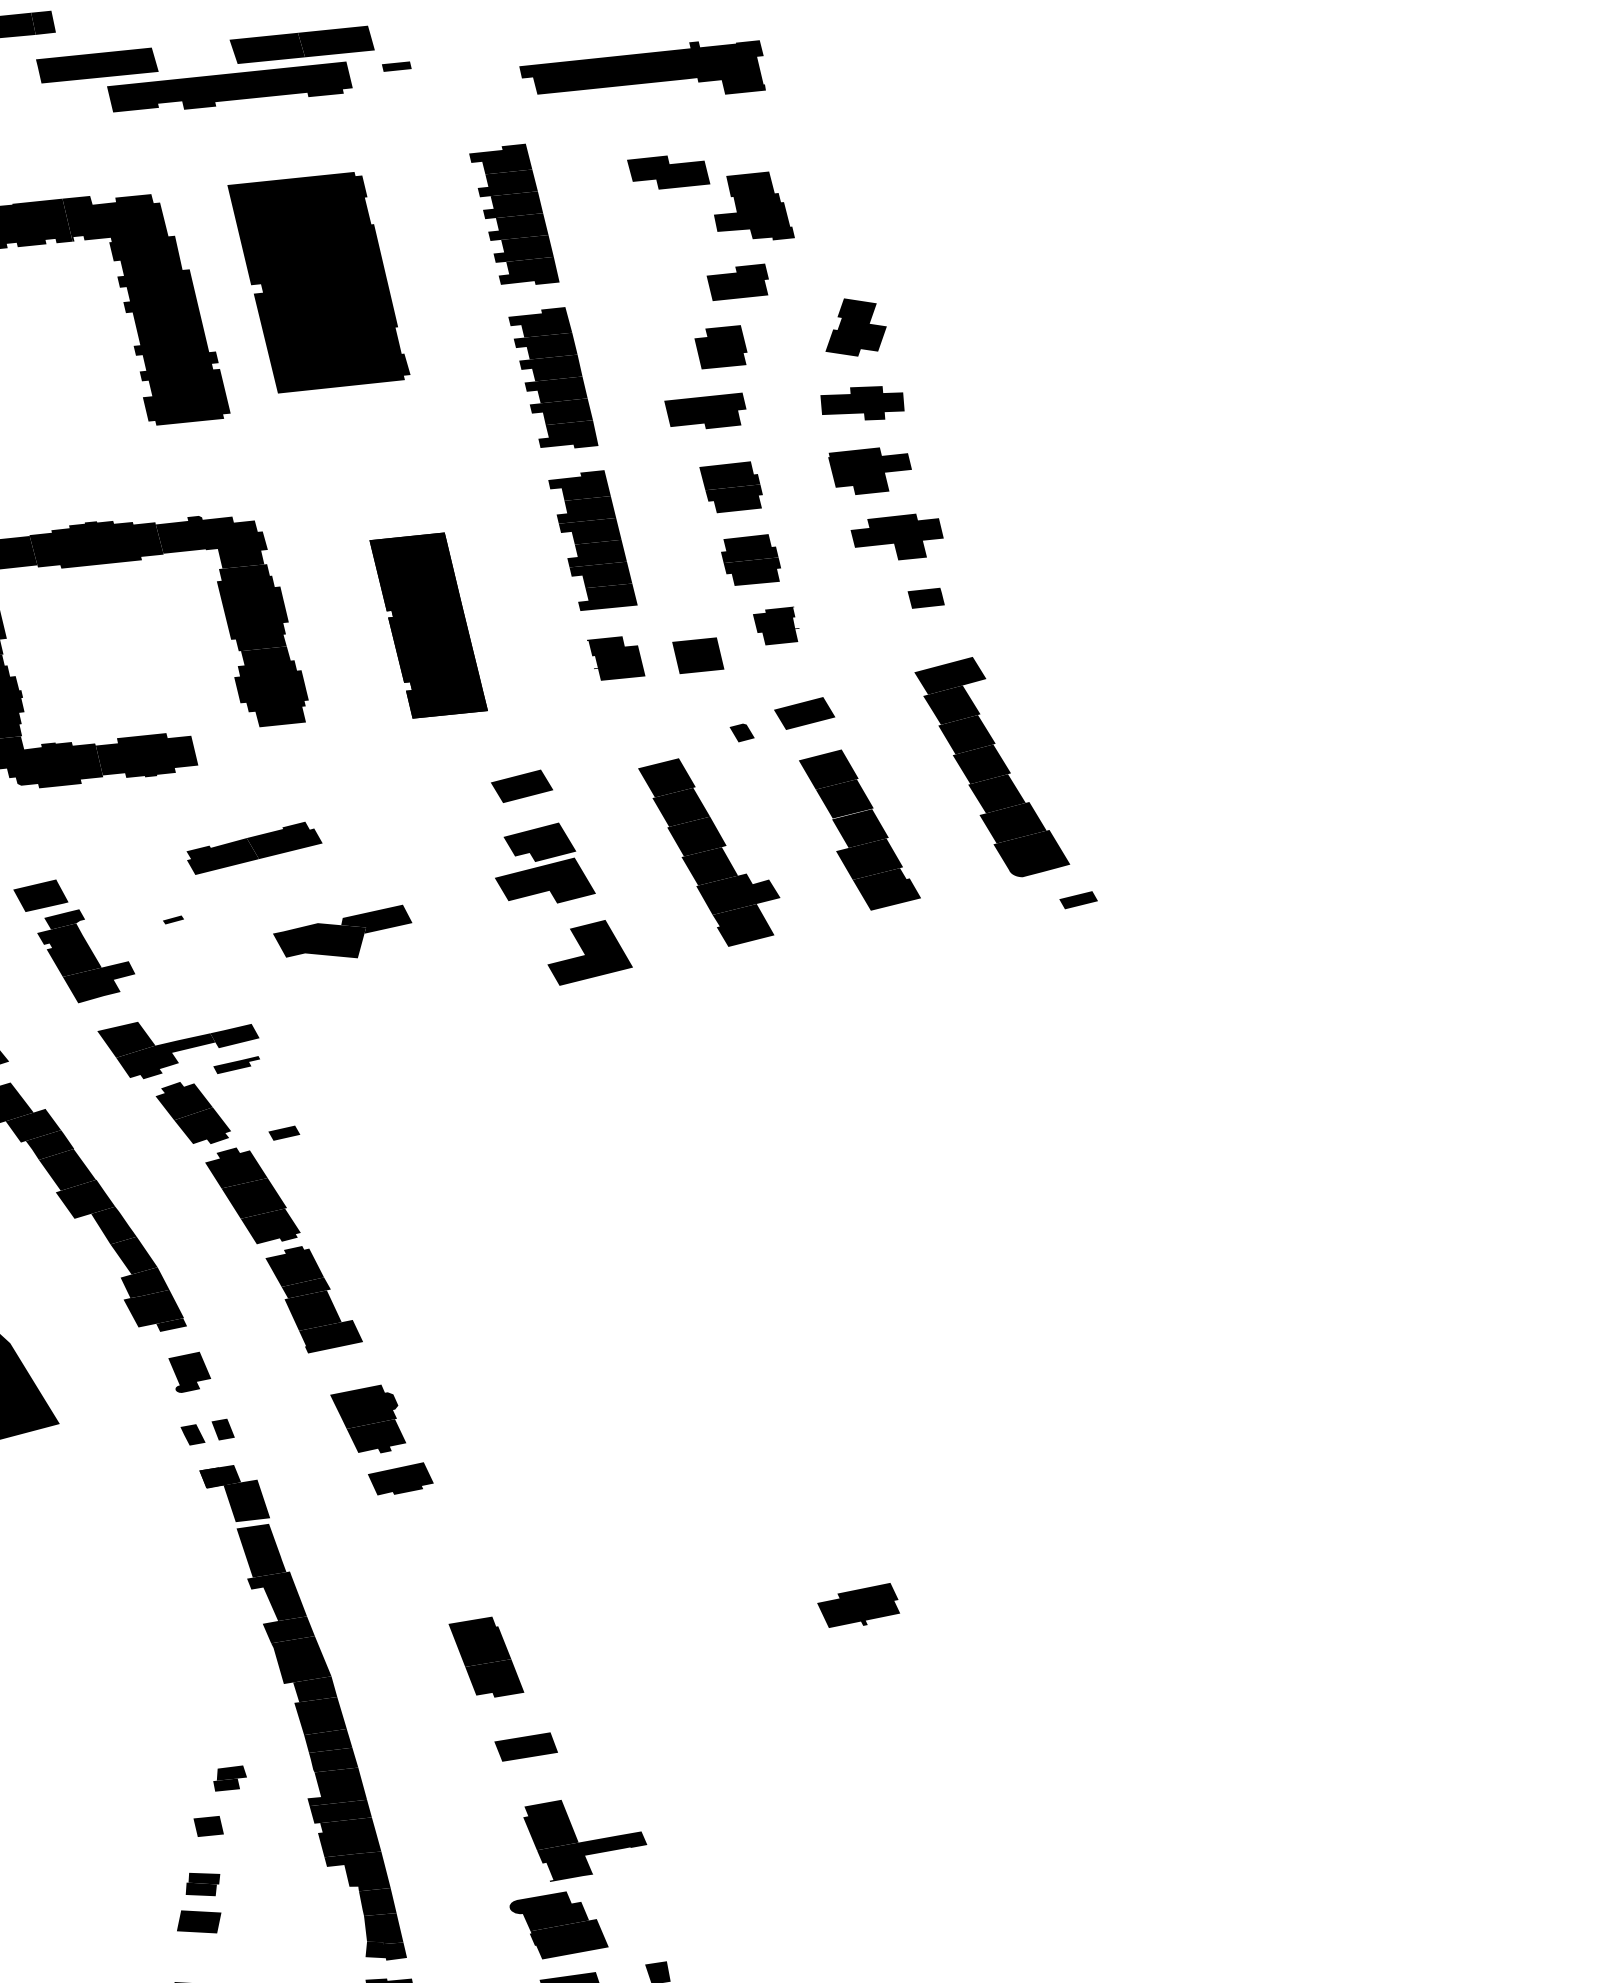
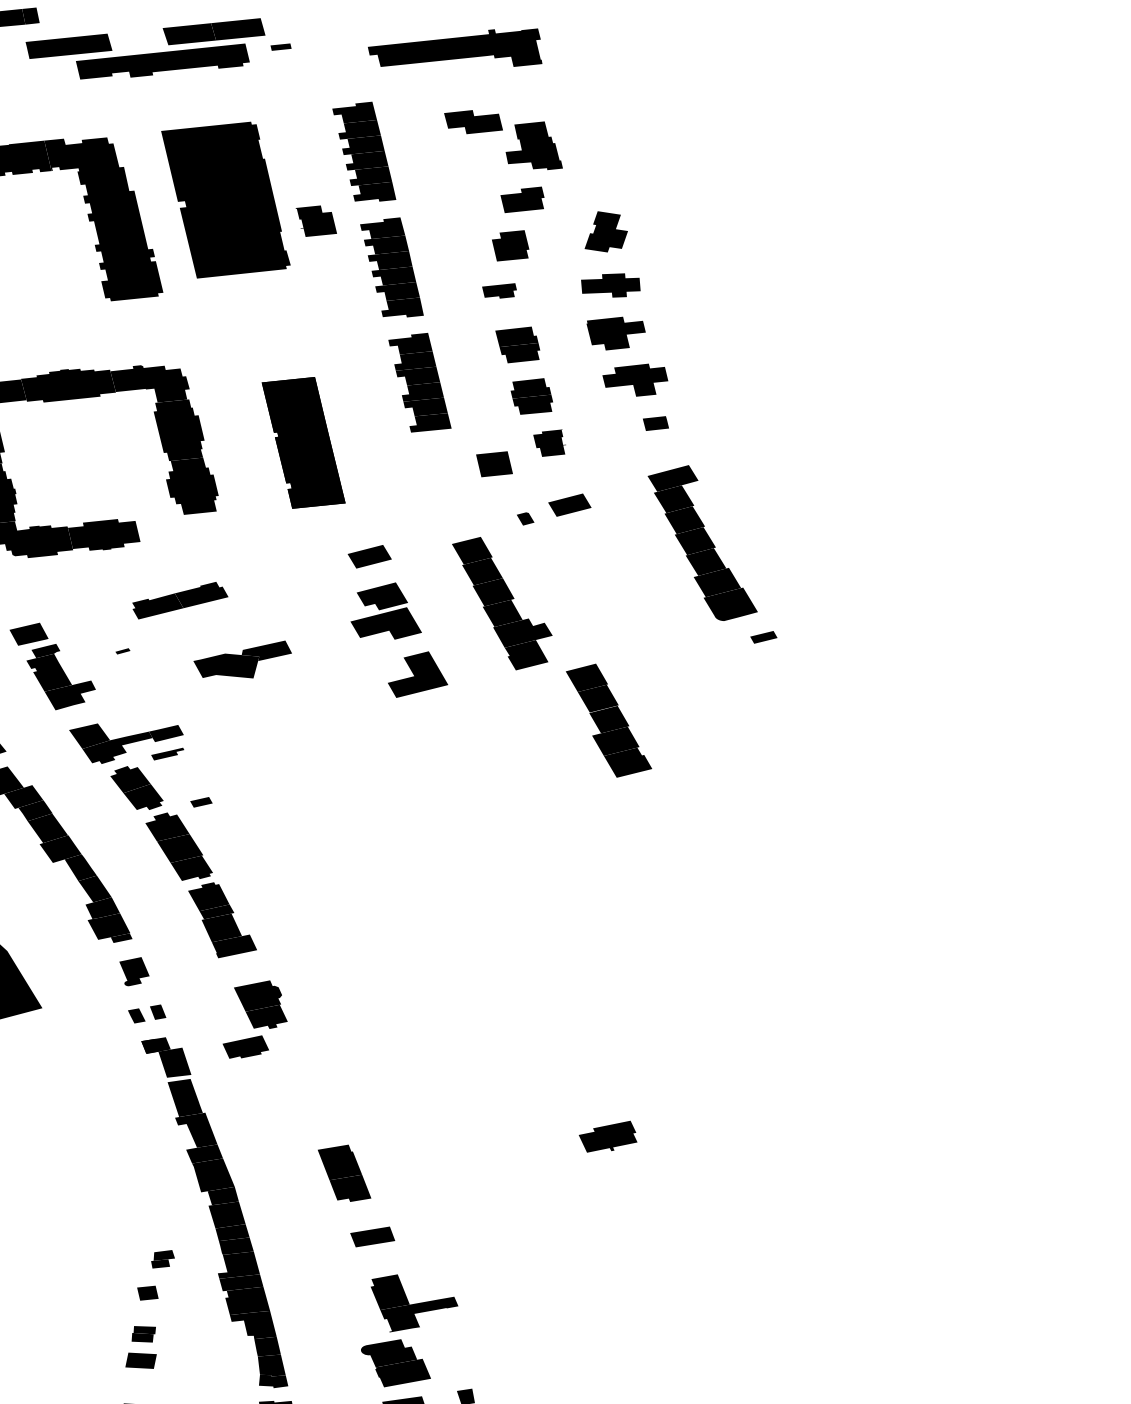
part: (705, 410) -> (499, 290), size x0.6
part: (614, 657) -> (315, 220), moved
part: (860, 829) -> (609, 720), moved
part: (400, 1478) -> (245, 1046), moved

